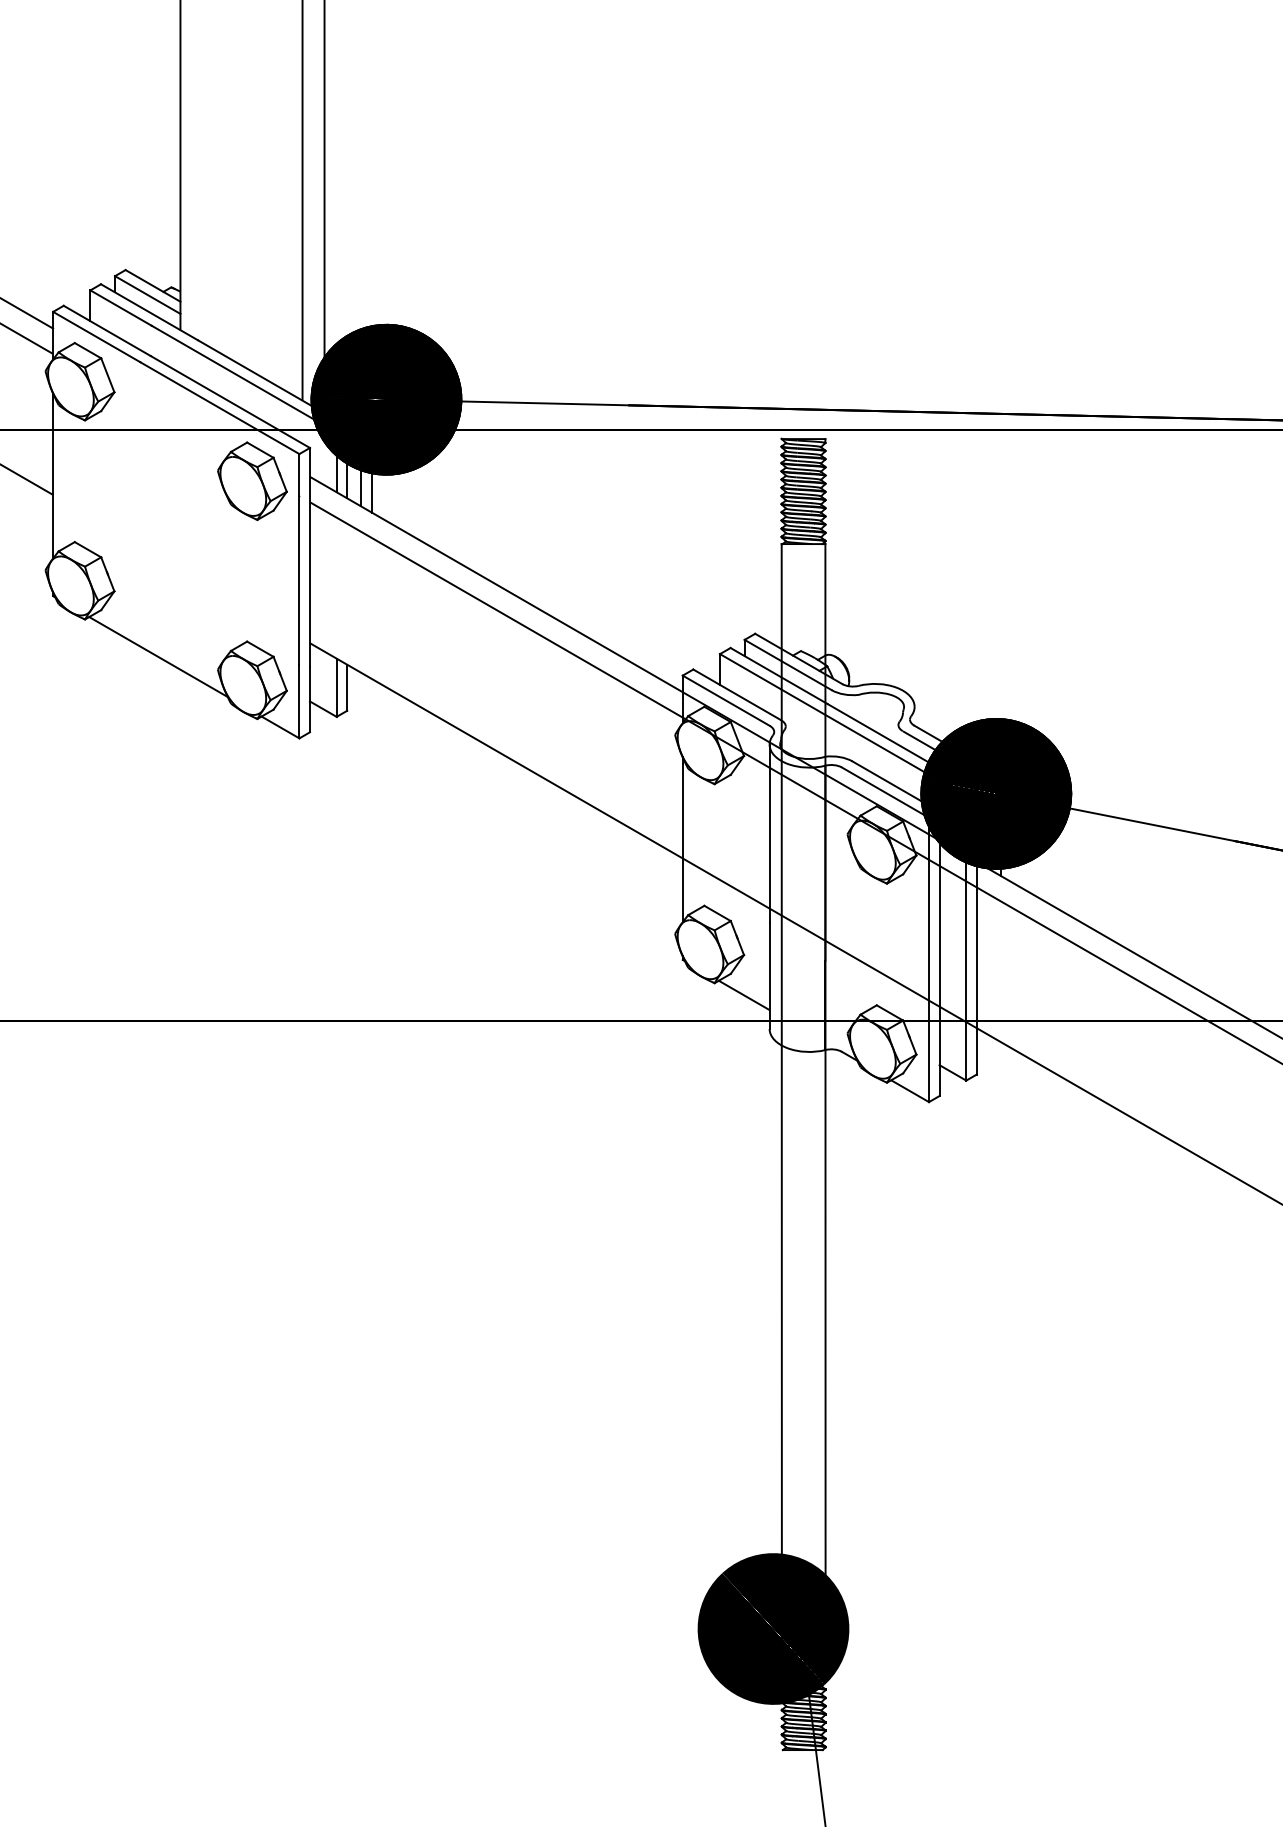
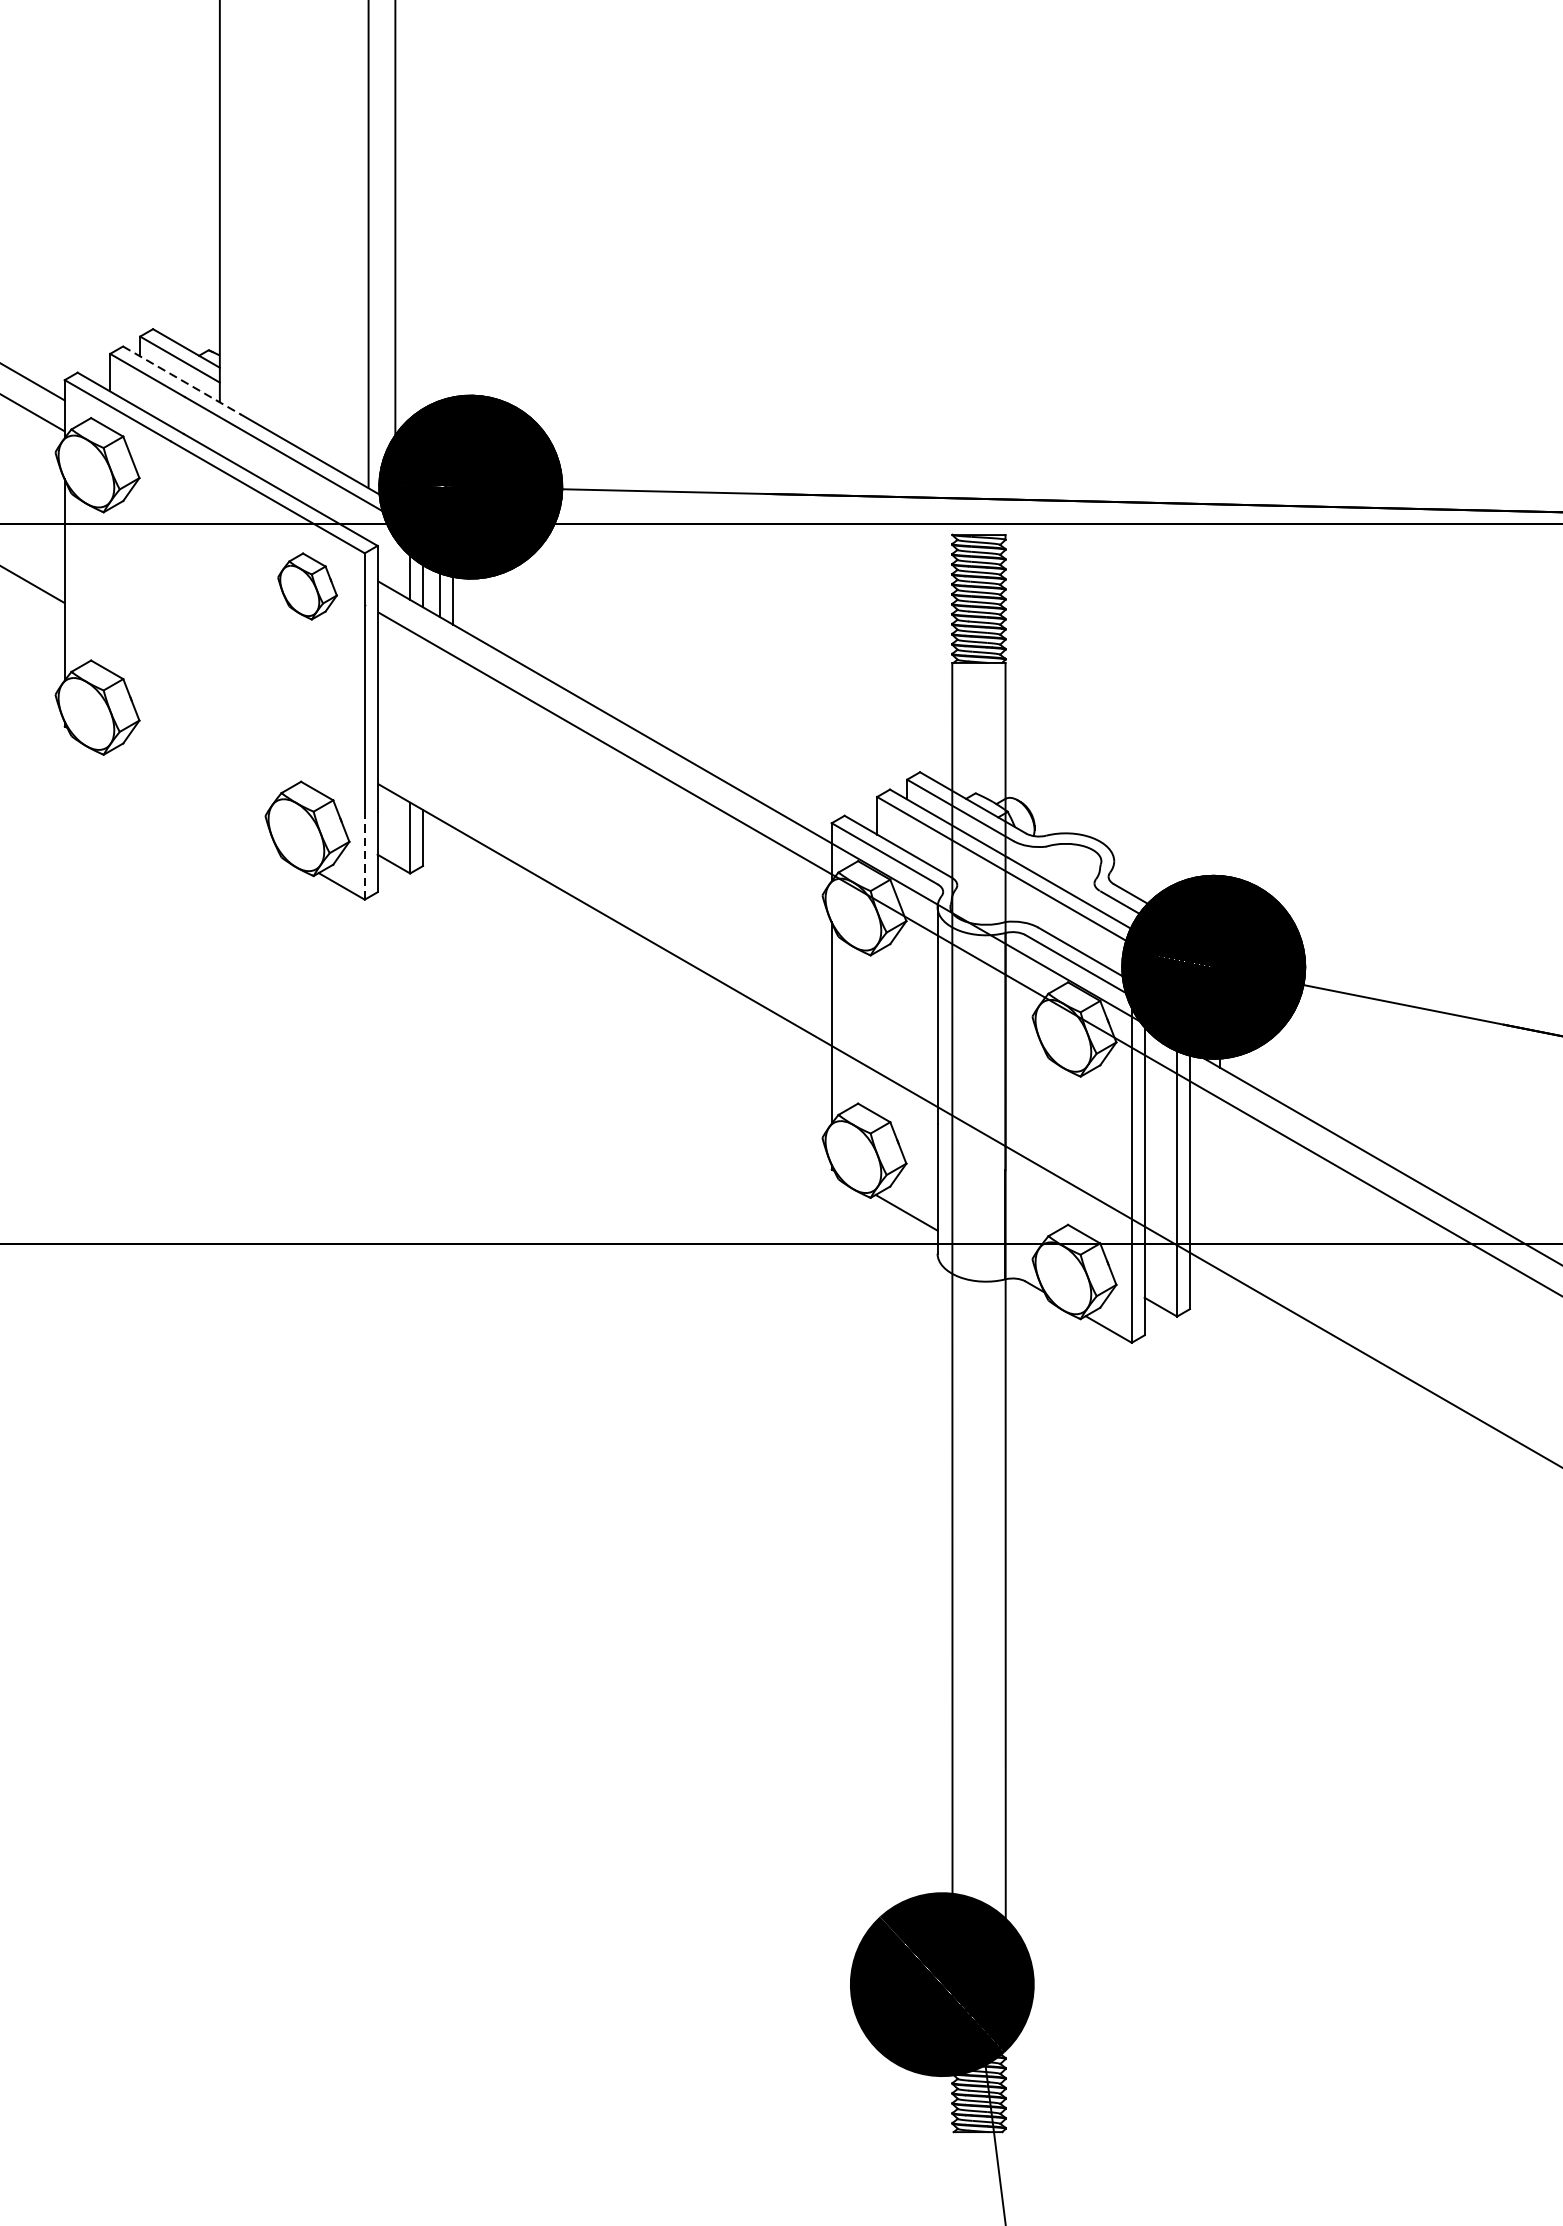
line: (149, 312) -> (182, 380), solid -> dashed
part: (252, 481) -> (307, 586), size x0.7
line: (158, 656) -> (193, 799), removed
line: (299, 701) -> (364, 854), solid -> dashed

